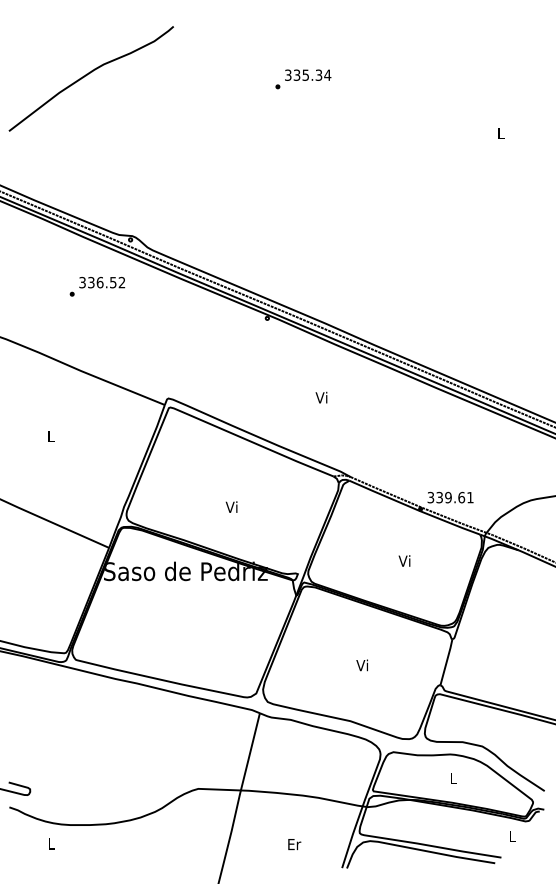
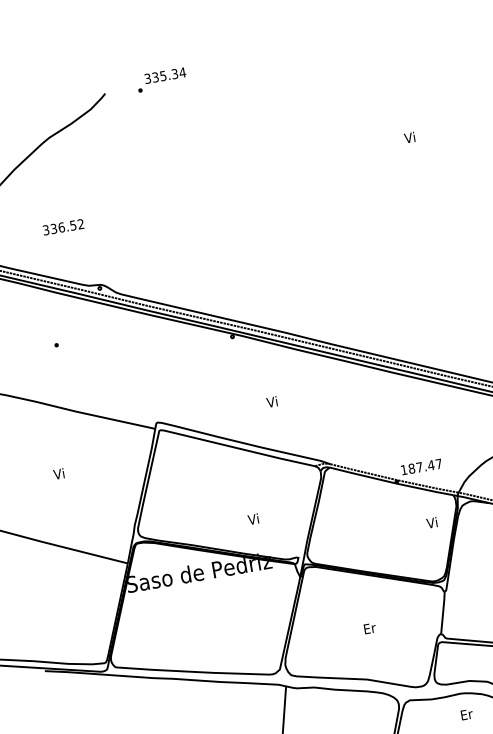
text: (303, 79) -> (161, 80), moved
text: (499, 132) -> (408, 137), L -> Vi
text: (102, 282) -> (63, 227), moved
text: (321, 397) -> (272, 401), moved
text: (50, 436) -> (59, 474), L -> Vi
text: (450, 497) -> (421, 466), 339.61 -> 187.47
text: (231, 506) -> (253, 518), moved
text: (404, 560) -> (431, 522), moved
text: (362, 665) -> (369, 628), Vi -> Er
text: (453, 778) -> (466, 714), L -> Er

